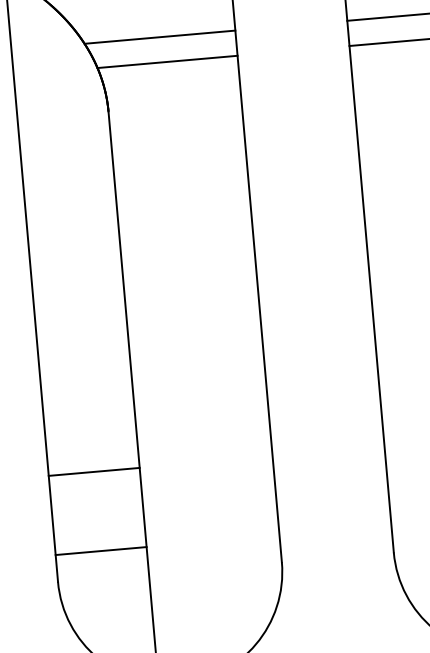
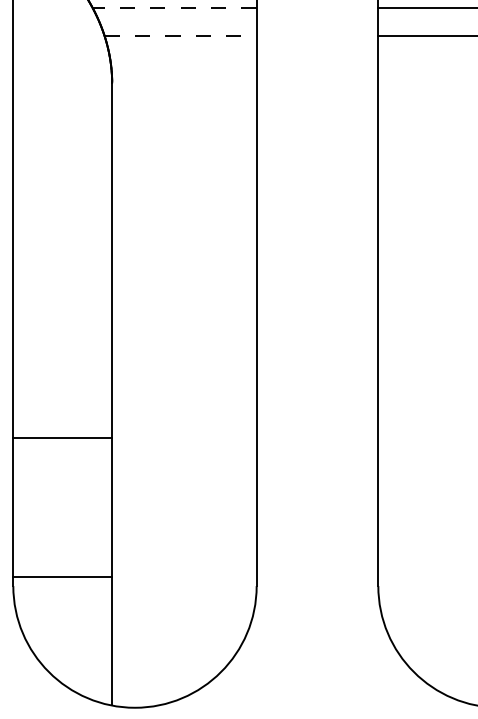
line: (159, 37) -> (174, 8), solid -> dashed
line: (168, 61) -> (181, 35), solid -> dashed
line: (93, 471) -> (62, 437), moved
line: (100, 550) -> (62, 576), moved

